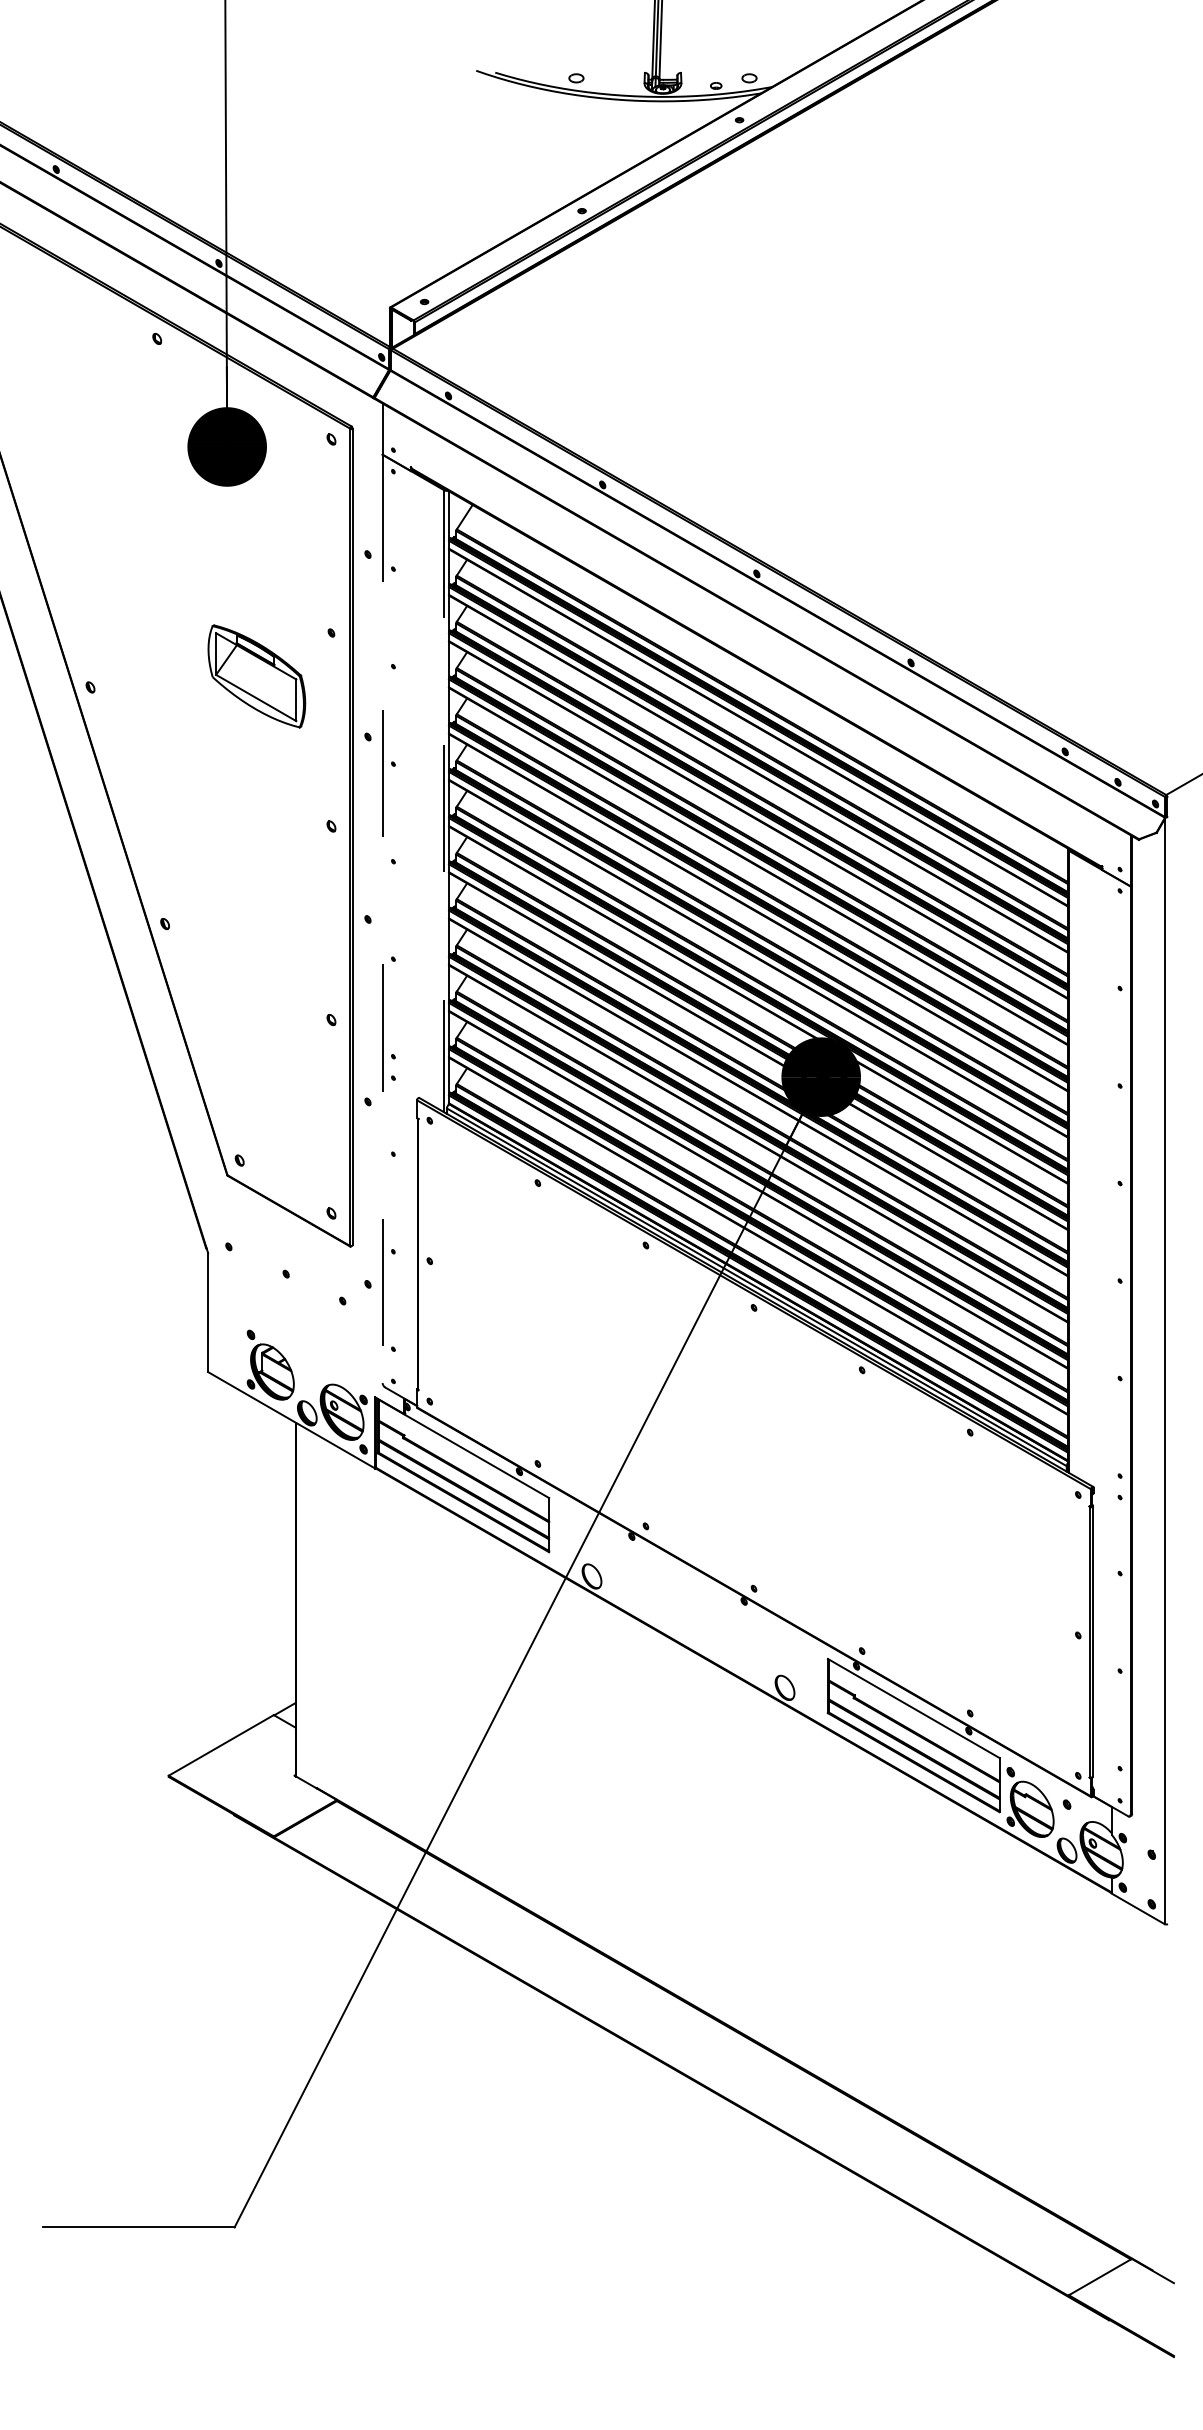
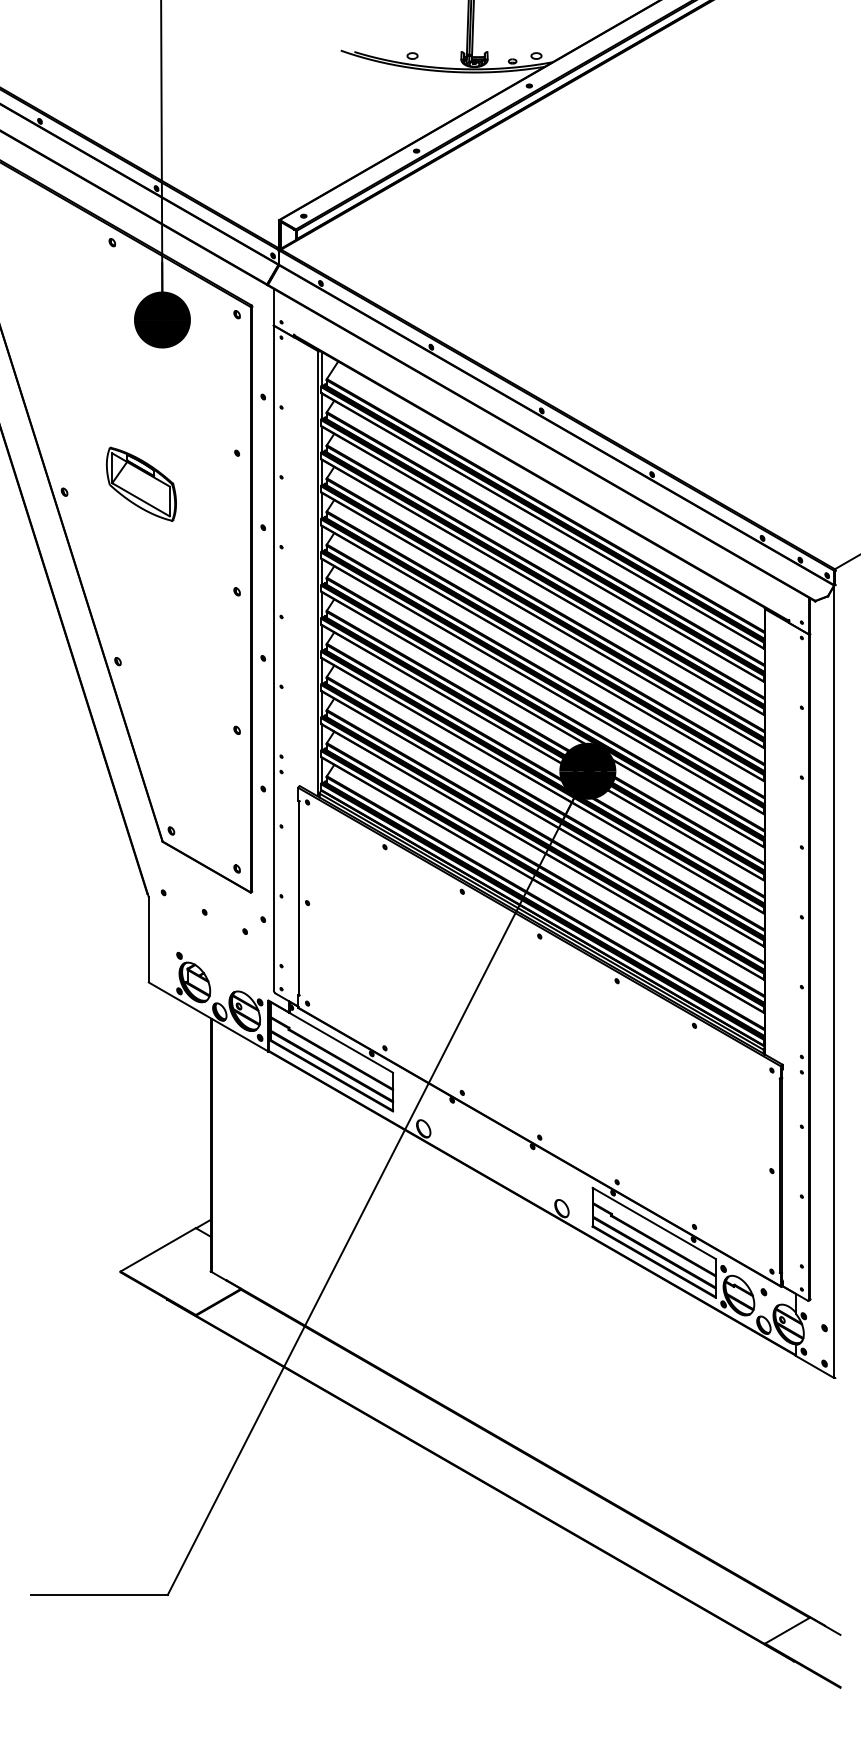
part: (256, 676) -> (141, 484), moved
line: (444, 801) -> (318, 573), dashed -> solid
line: (382, 919) -> (273, 658), dashed -> solid

